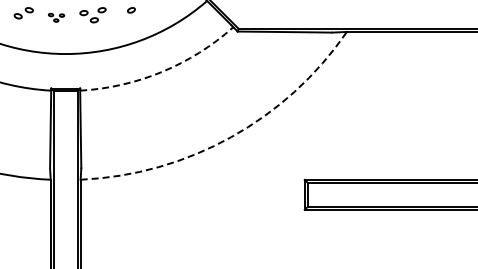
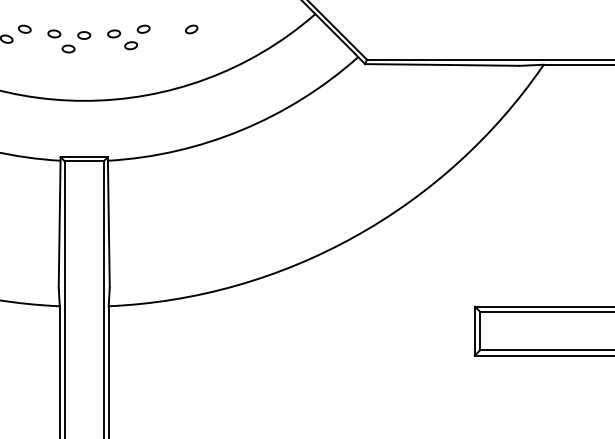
part: (56, 17) -> (69, 41), size x1.67
arc: (162, 71) -> (242, 129), dashed -> solid
arc: (231, 137) -> (355, 237), dashed -> solid

